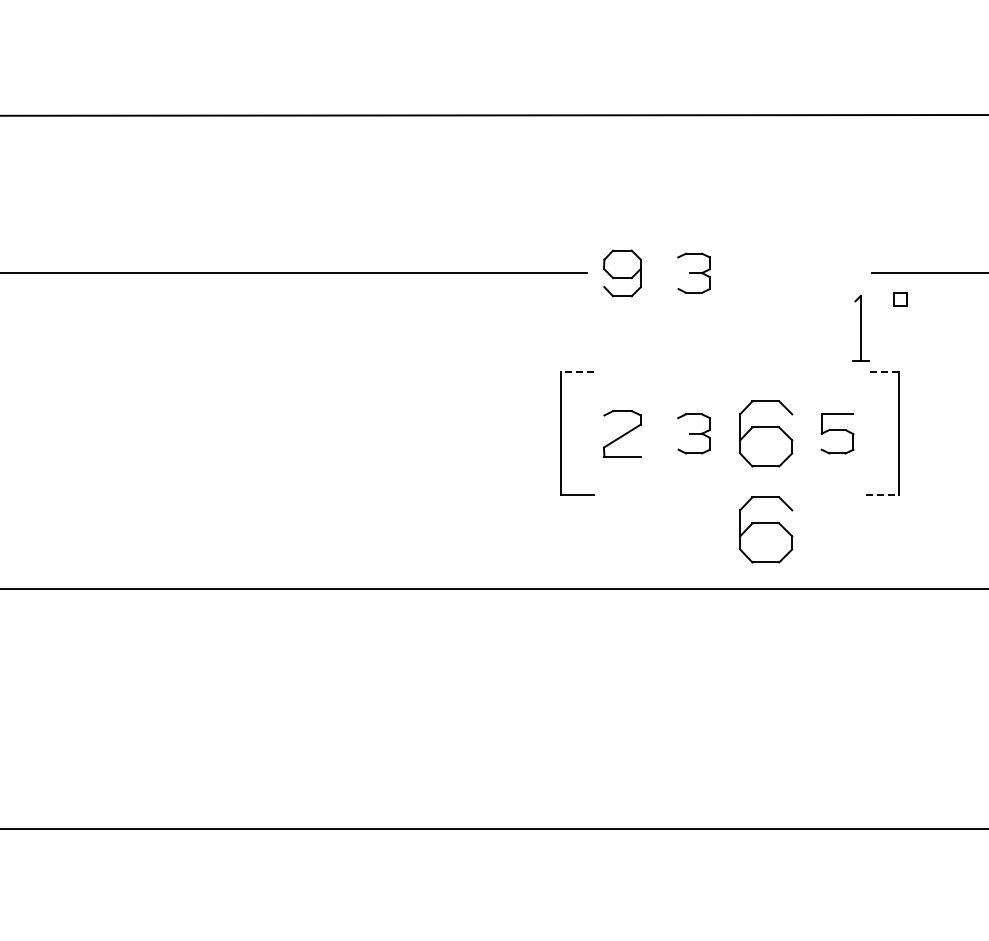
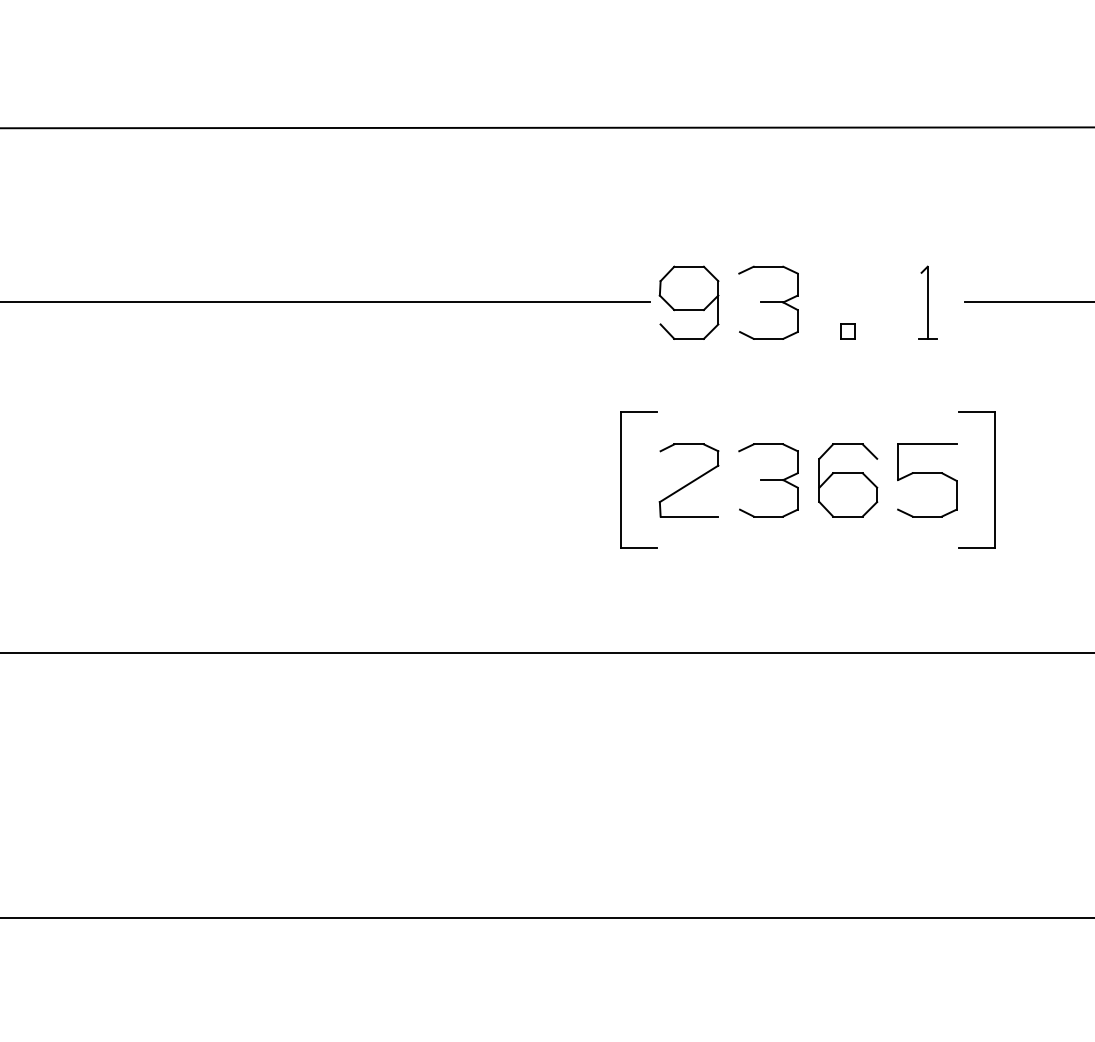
part: (693, 272) -> (767, 301), size x1.67
part: (622, 273) -> (689, 302), size x1.43
part: (900, 299) -> (847, 331), moved
part: (860, 327) -> (927, 301), moved
line: (576, 371) -> (638, 411), dashed -> solid
line: (881, 371) -> (975, 411), dashed -> solid
part: (622, 433) -> (689, 480), size x1.43
part: (693, 433) -> (767, 480), size x1.67
part: (837, 433) -> (927, 480), size x1.67
line: (882, 495) -> (977, 548), dashed -> solid
part: (766, 529) -> (848, 586), removed

